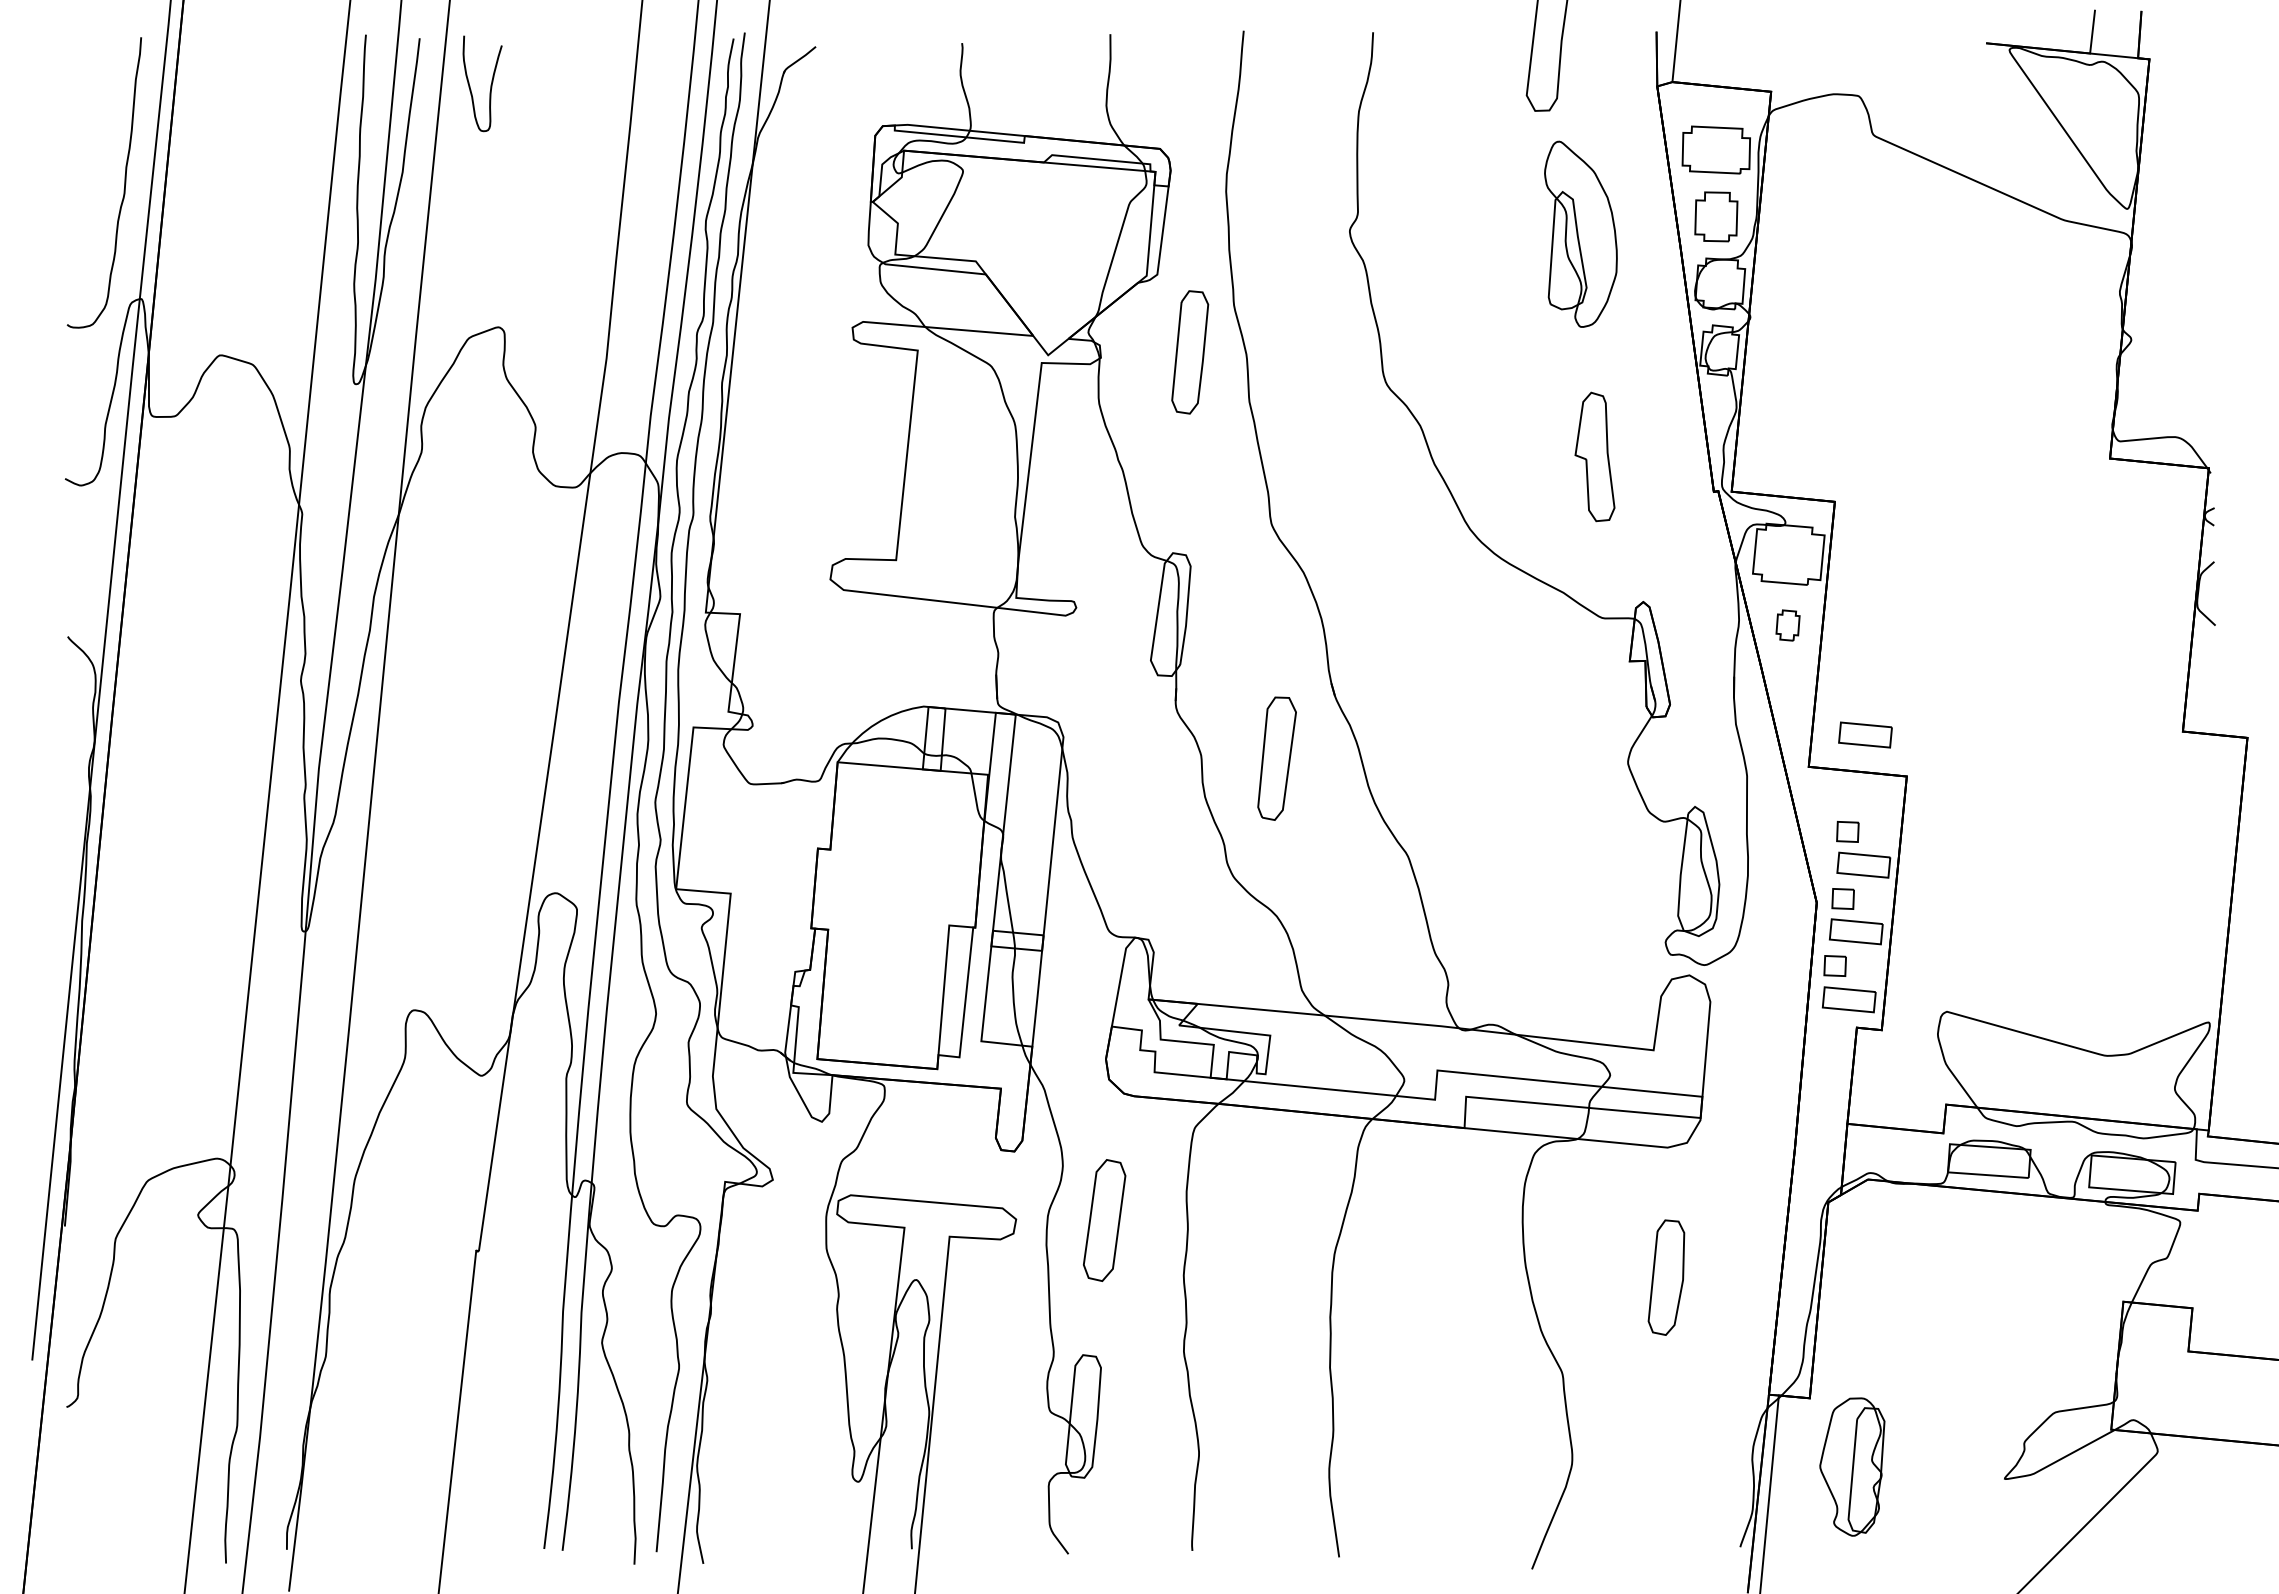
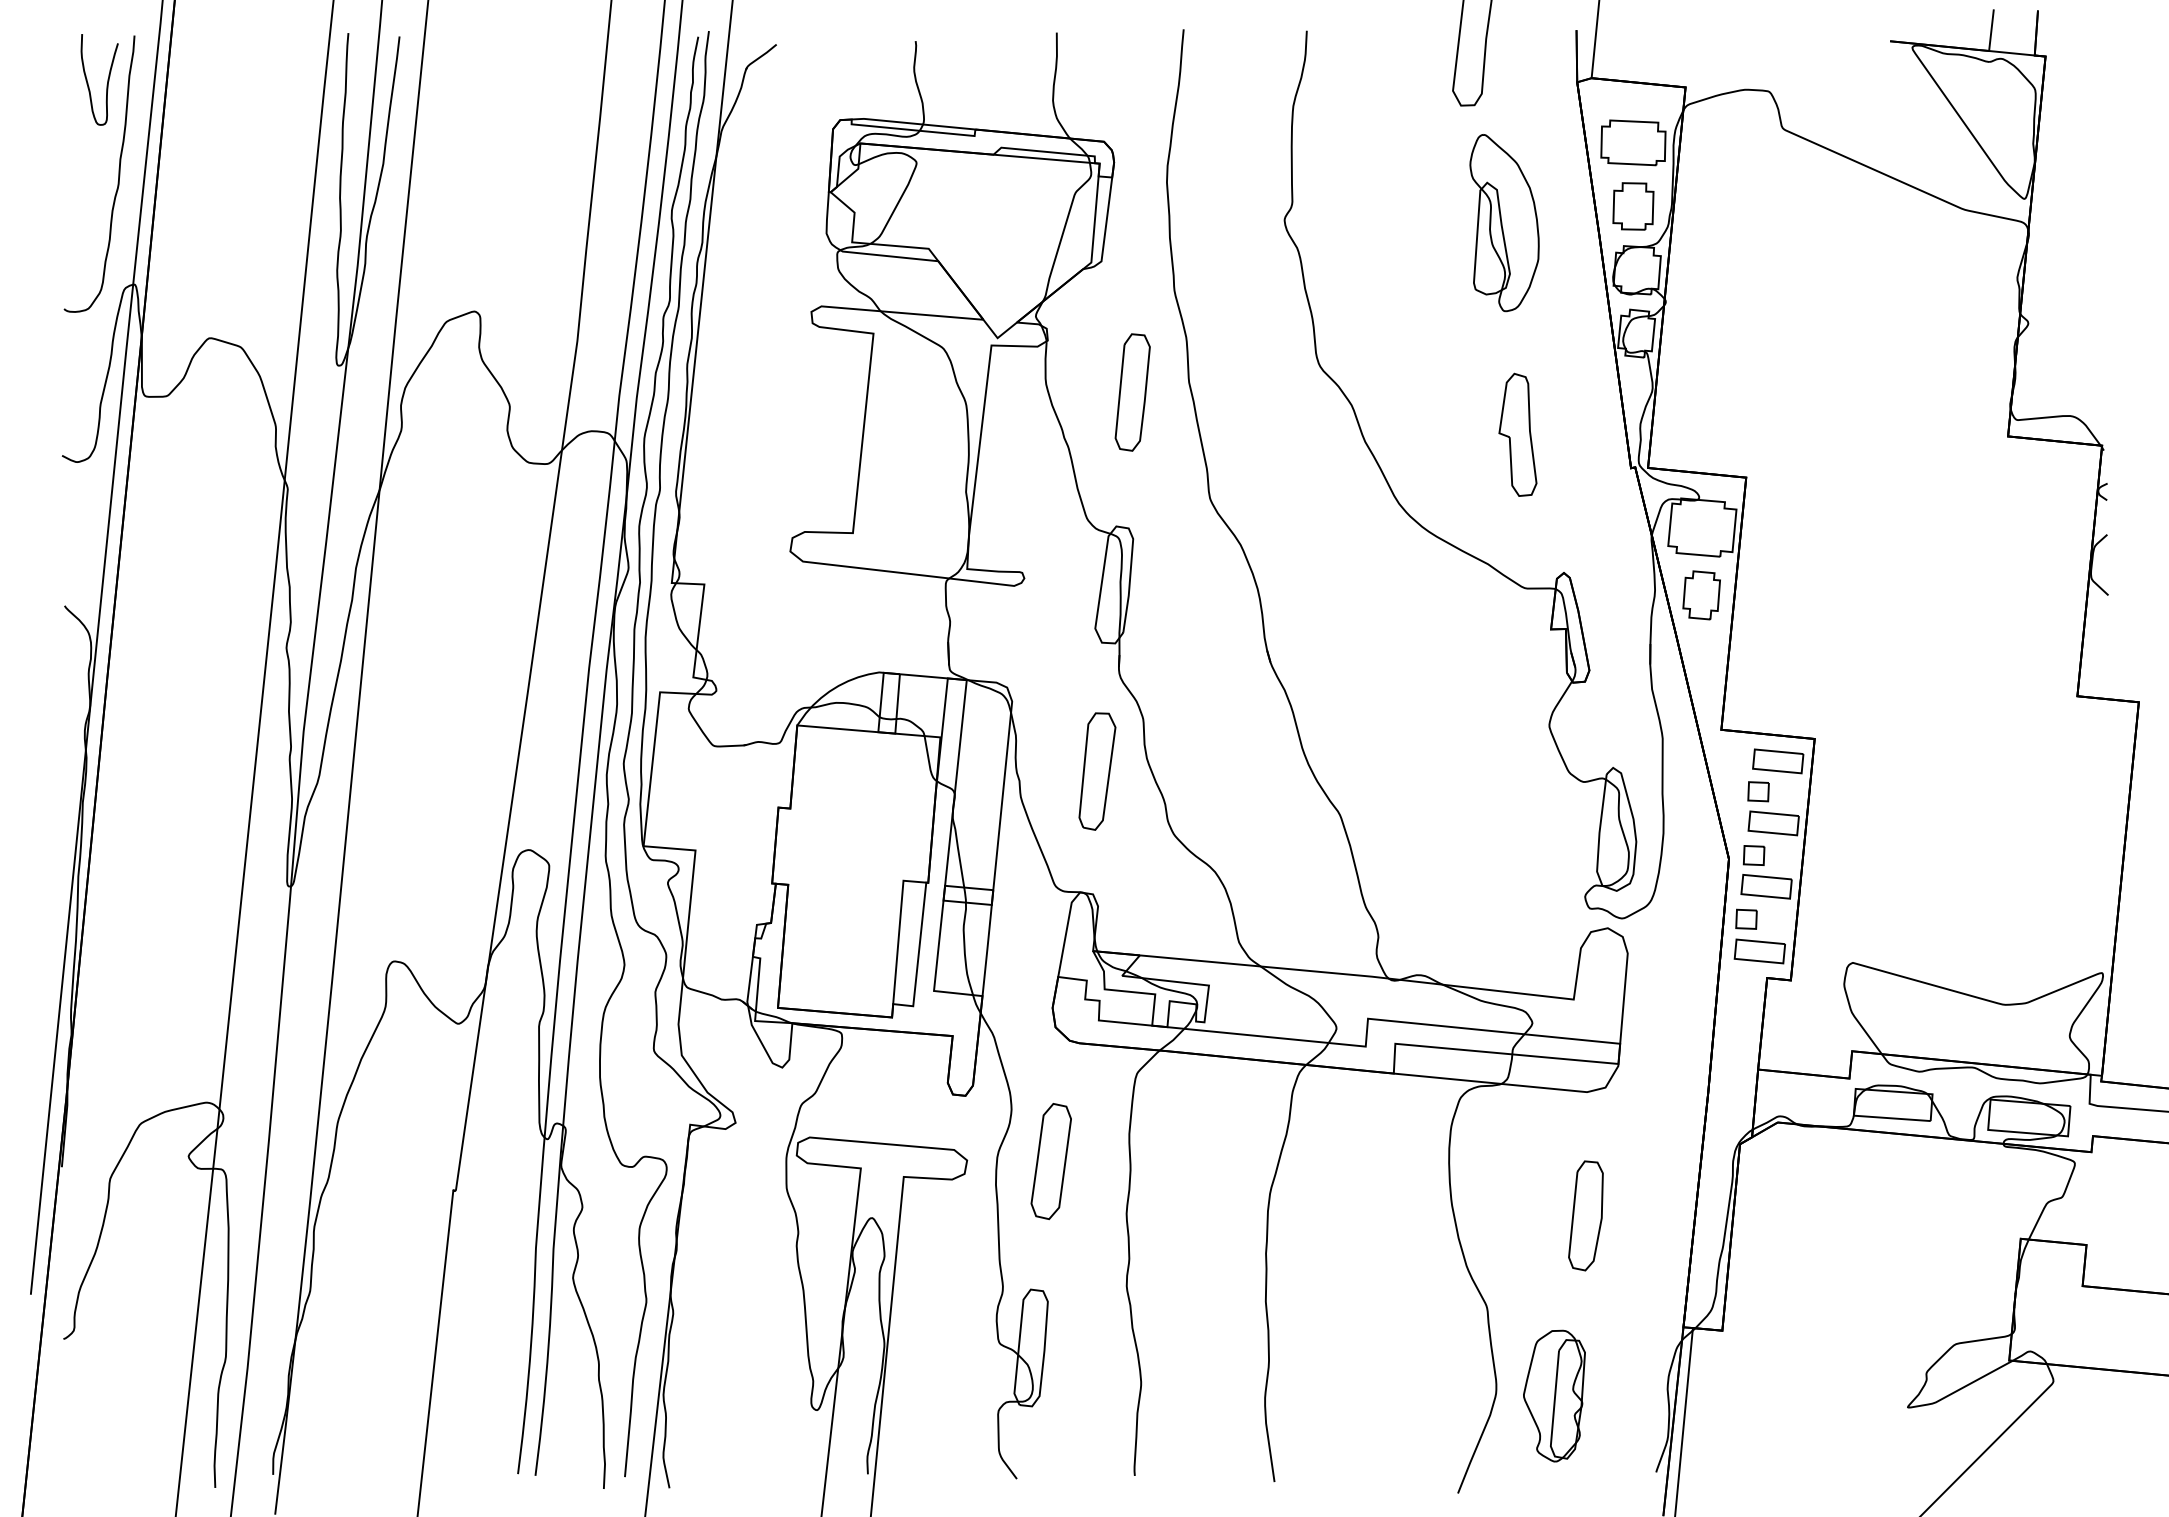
curve: (490, 84) -> (107, 80), moved
part: (1190, 352) -> (1133, 392), moved
part: (1787, 625) -> (1701, 595), size x1.67
part: (1865, 734) -> (1778, 760), moved
part: (1276, 758) -> (1096, 771), moved
part: (1852, 1466) -> (1554, 1395), moved

